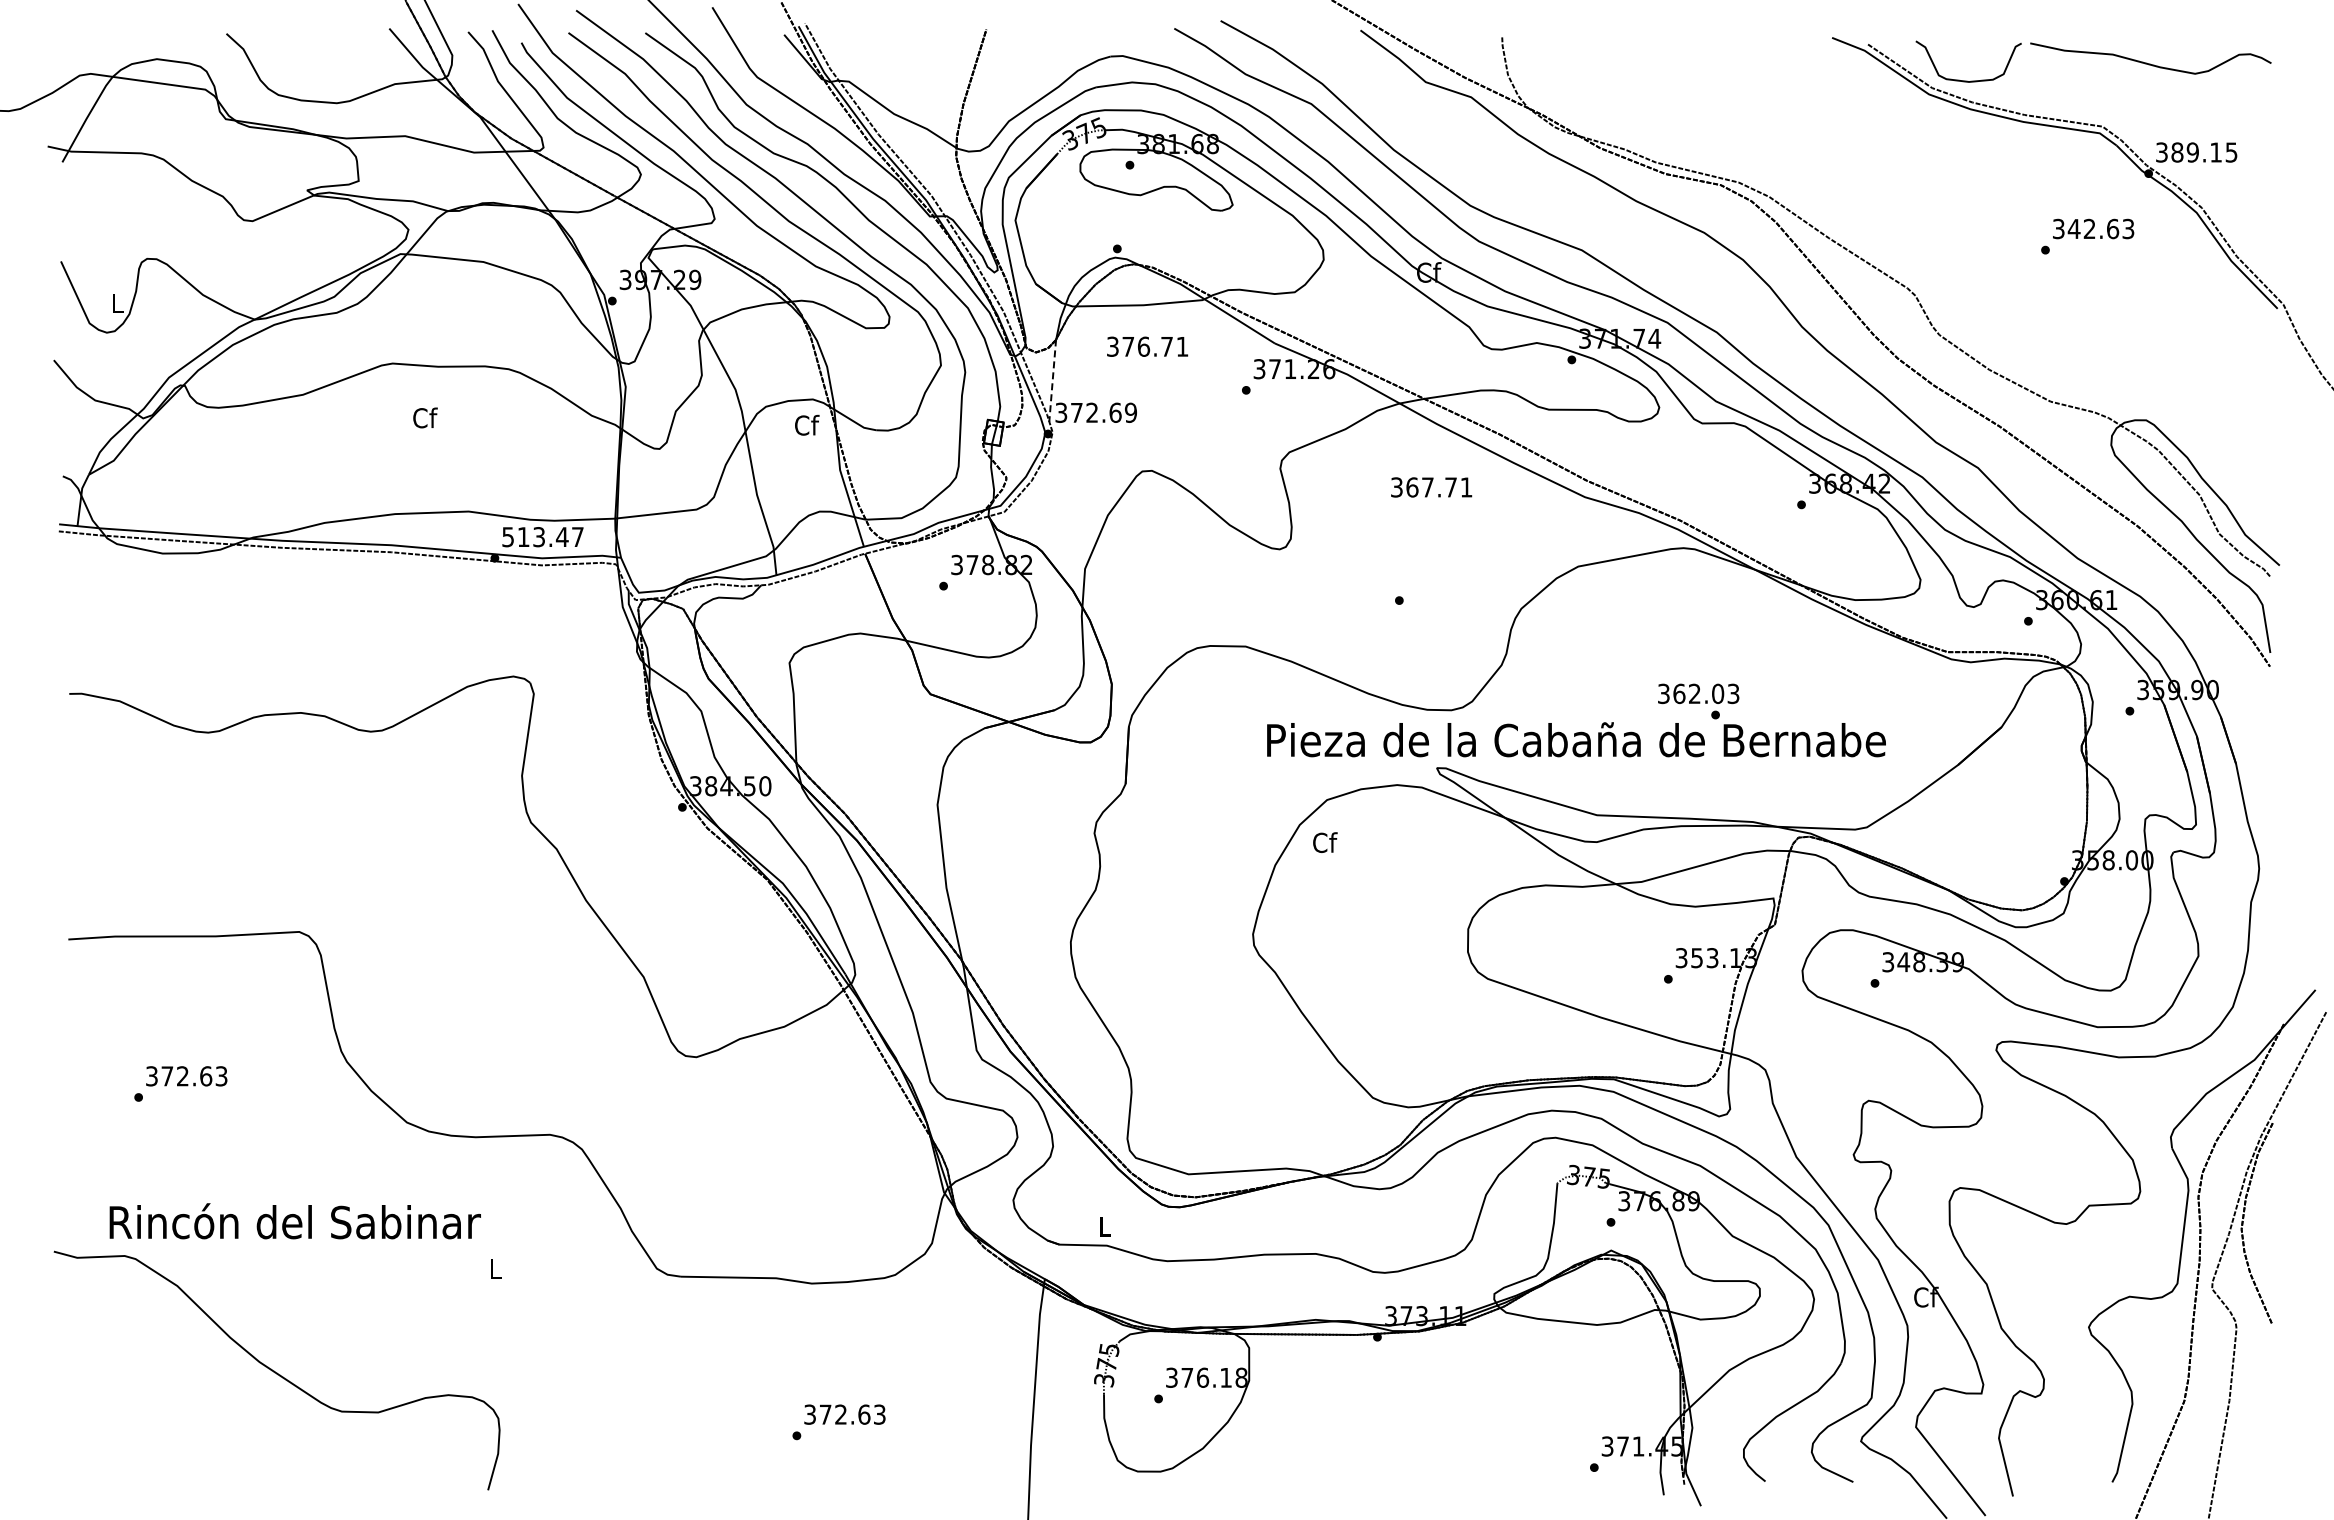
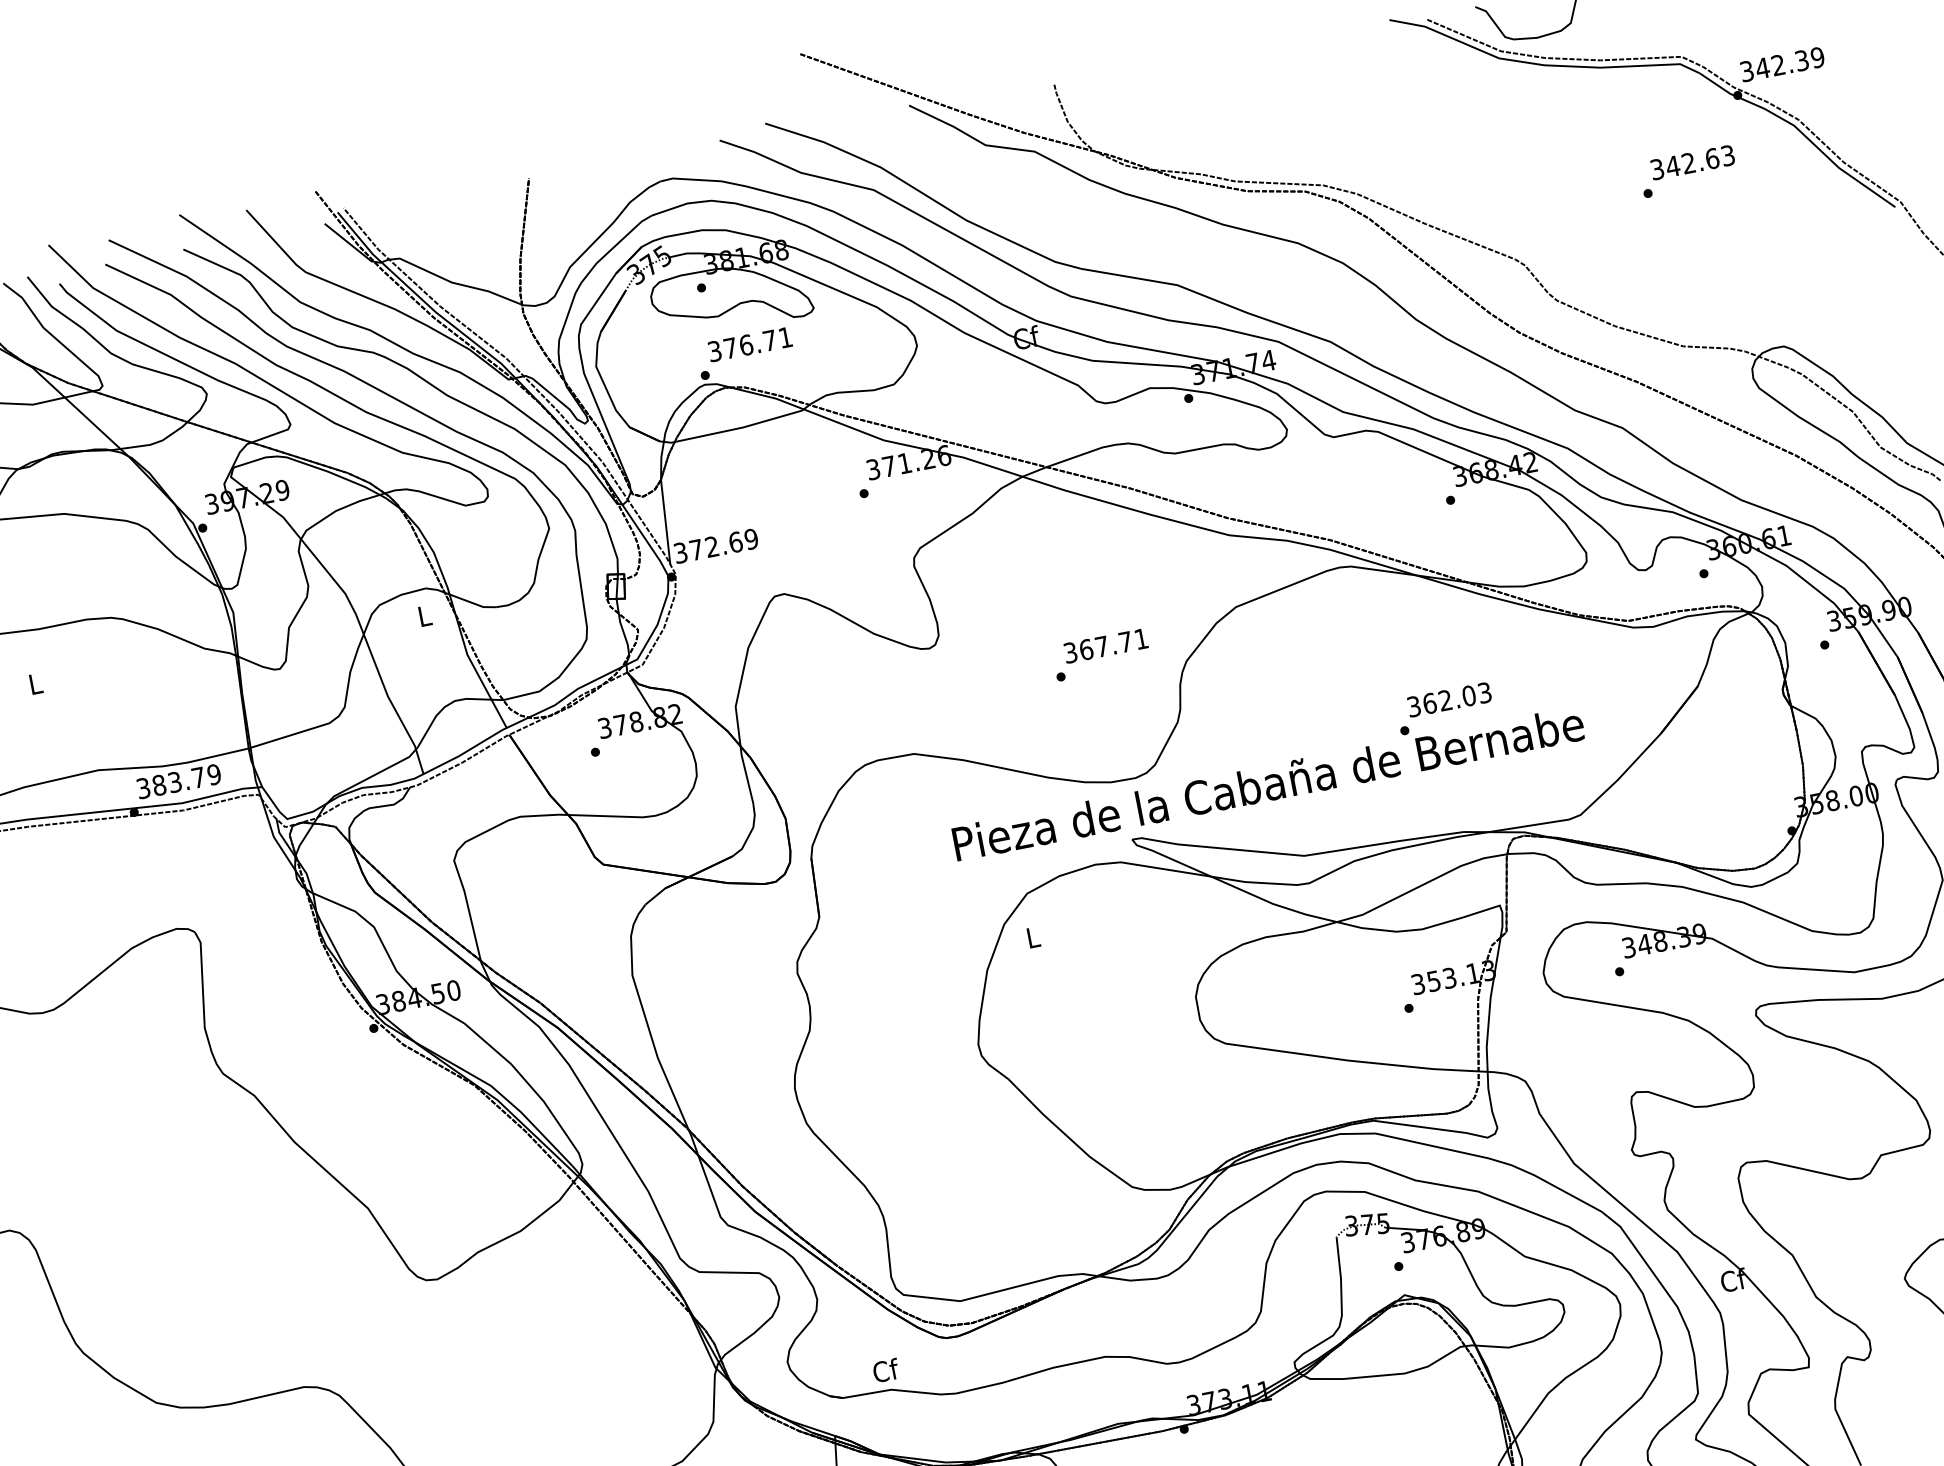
text: (2204, 152) -> (1790, 62), 389.15 -> 342.39
text: (1147, 346) -> (749, 344), moved
line: (1052, 380) -> (665, 521), dashed -> solid
text: (425, 417) -> (36, 683), Cf -> L
text: (807, 424) -> (425, 614), Cf -> L
text: (1431, 487) -> (1105, 646), moved
text: (543, 537) -> (179, 781), 513.47 -> 383.79
text: (1698, 693) -> (1449, 699), moved
text: (1325, 842) -> (1033, 937), Cf -> L
text: (1105, 1226) -> (886, 1370), L -> Cf

